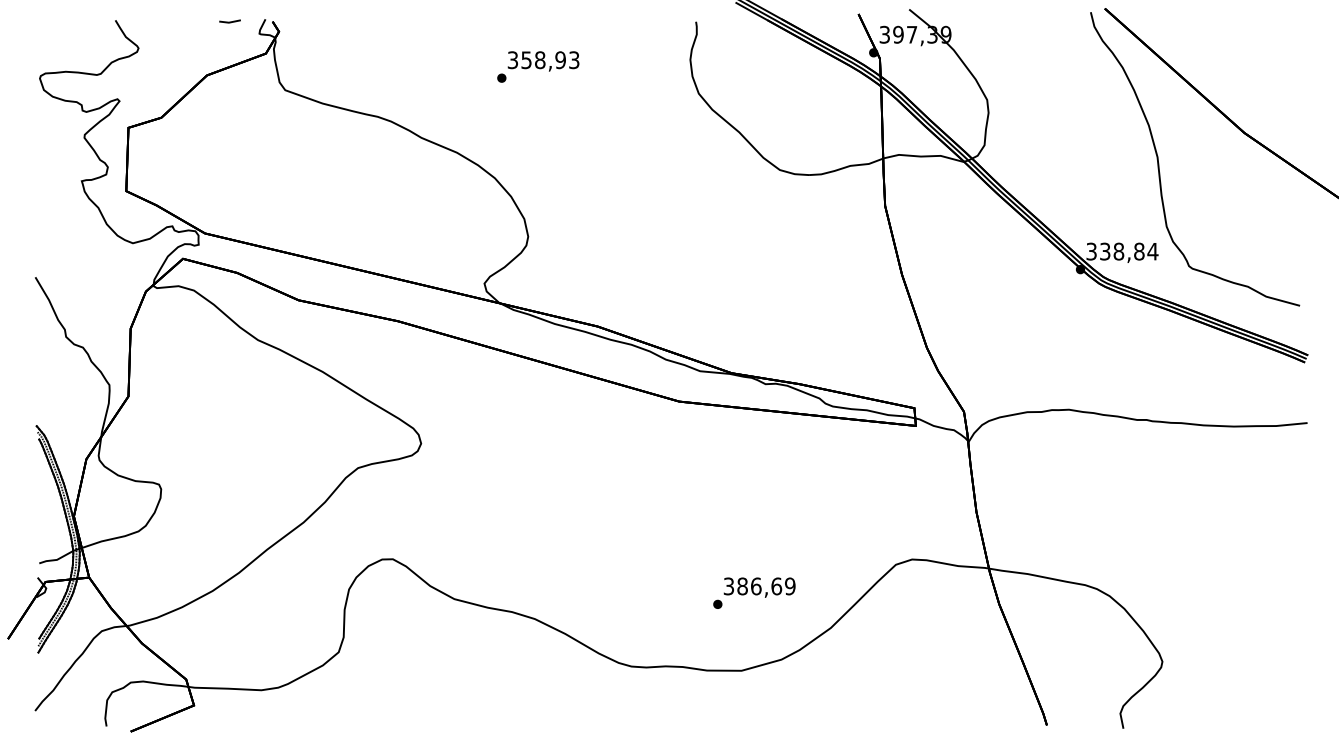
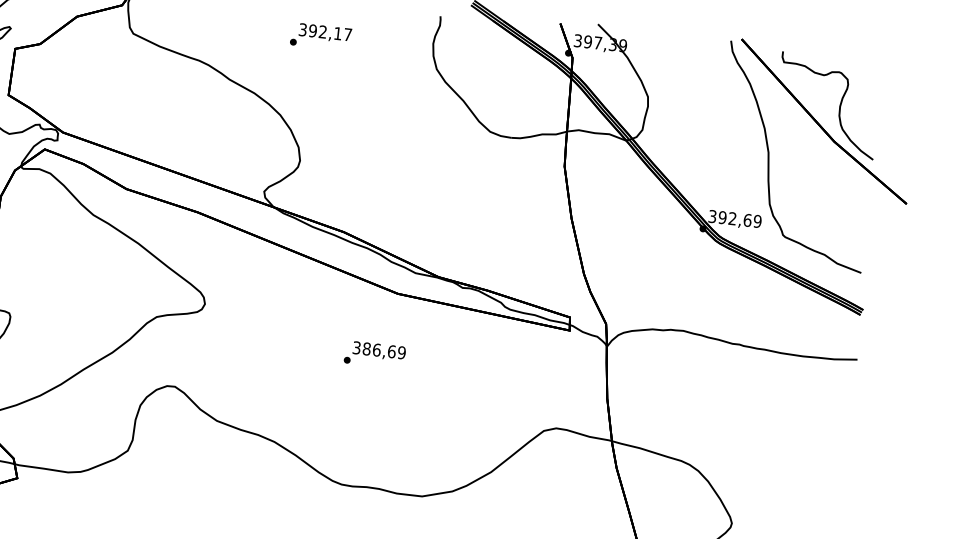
text: (550, 60) -> (330, 33), 358,93 -> 392,17
curve: (1246, 85) -> (839, 106), added
text: (1128, 251) -> (739, 219), 338,84 -> 392,69
text: (754, 592) -> (375, 354), moved

